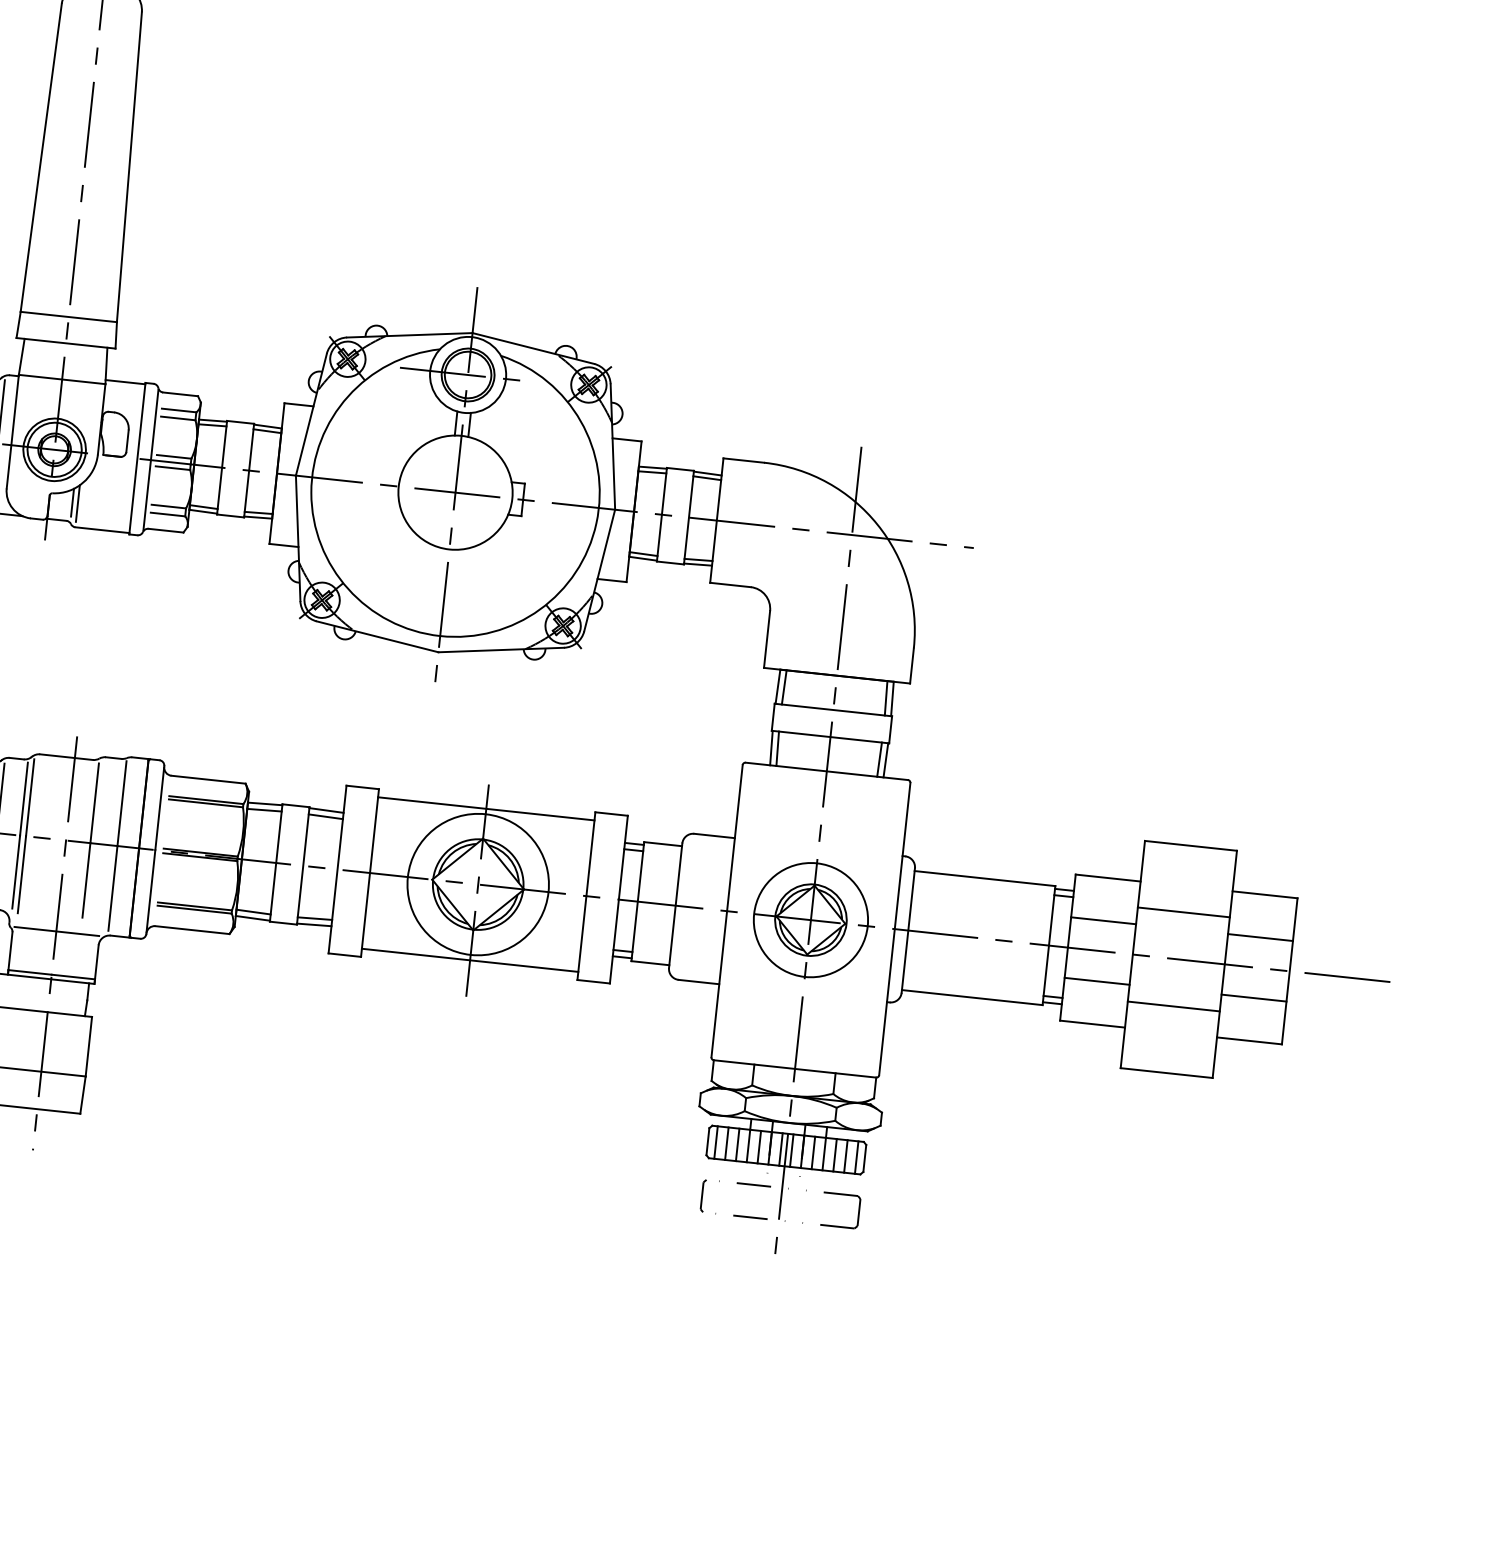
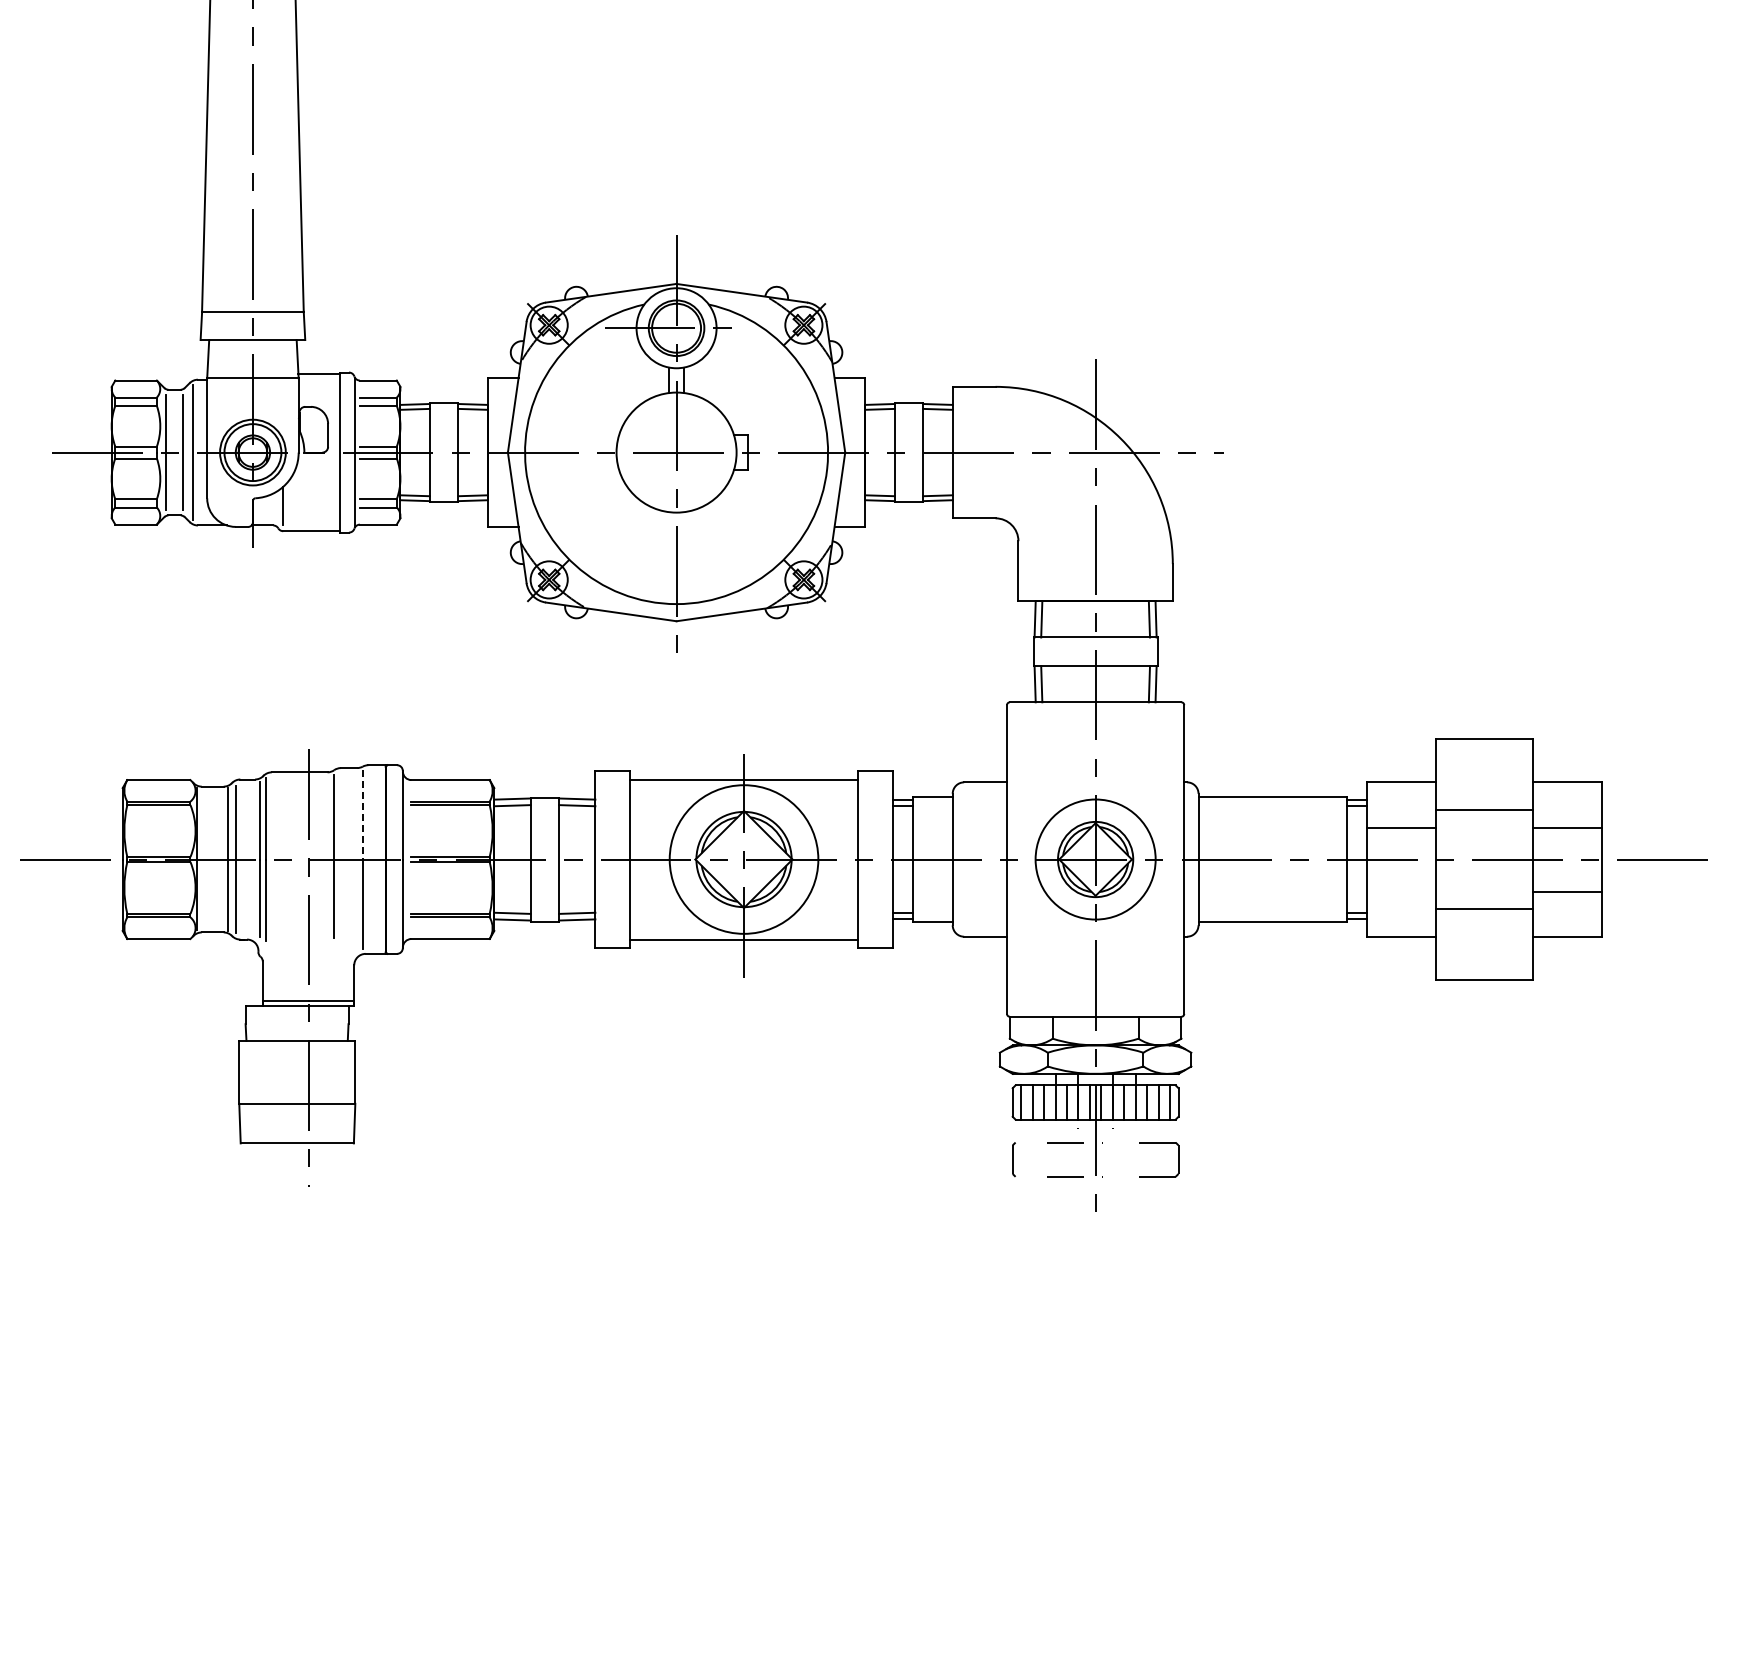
line: (72, 502) -> (277, 505), removed
line: (121, 803) -> (362, 814), solid -> dashed
line: (56, 931) -> (308, 955), removed
line: (1097, 981) -> (1401, 891), removed

